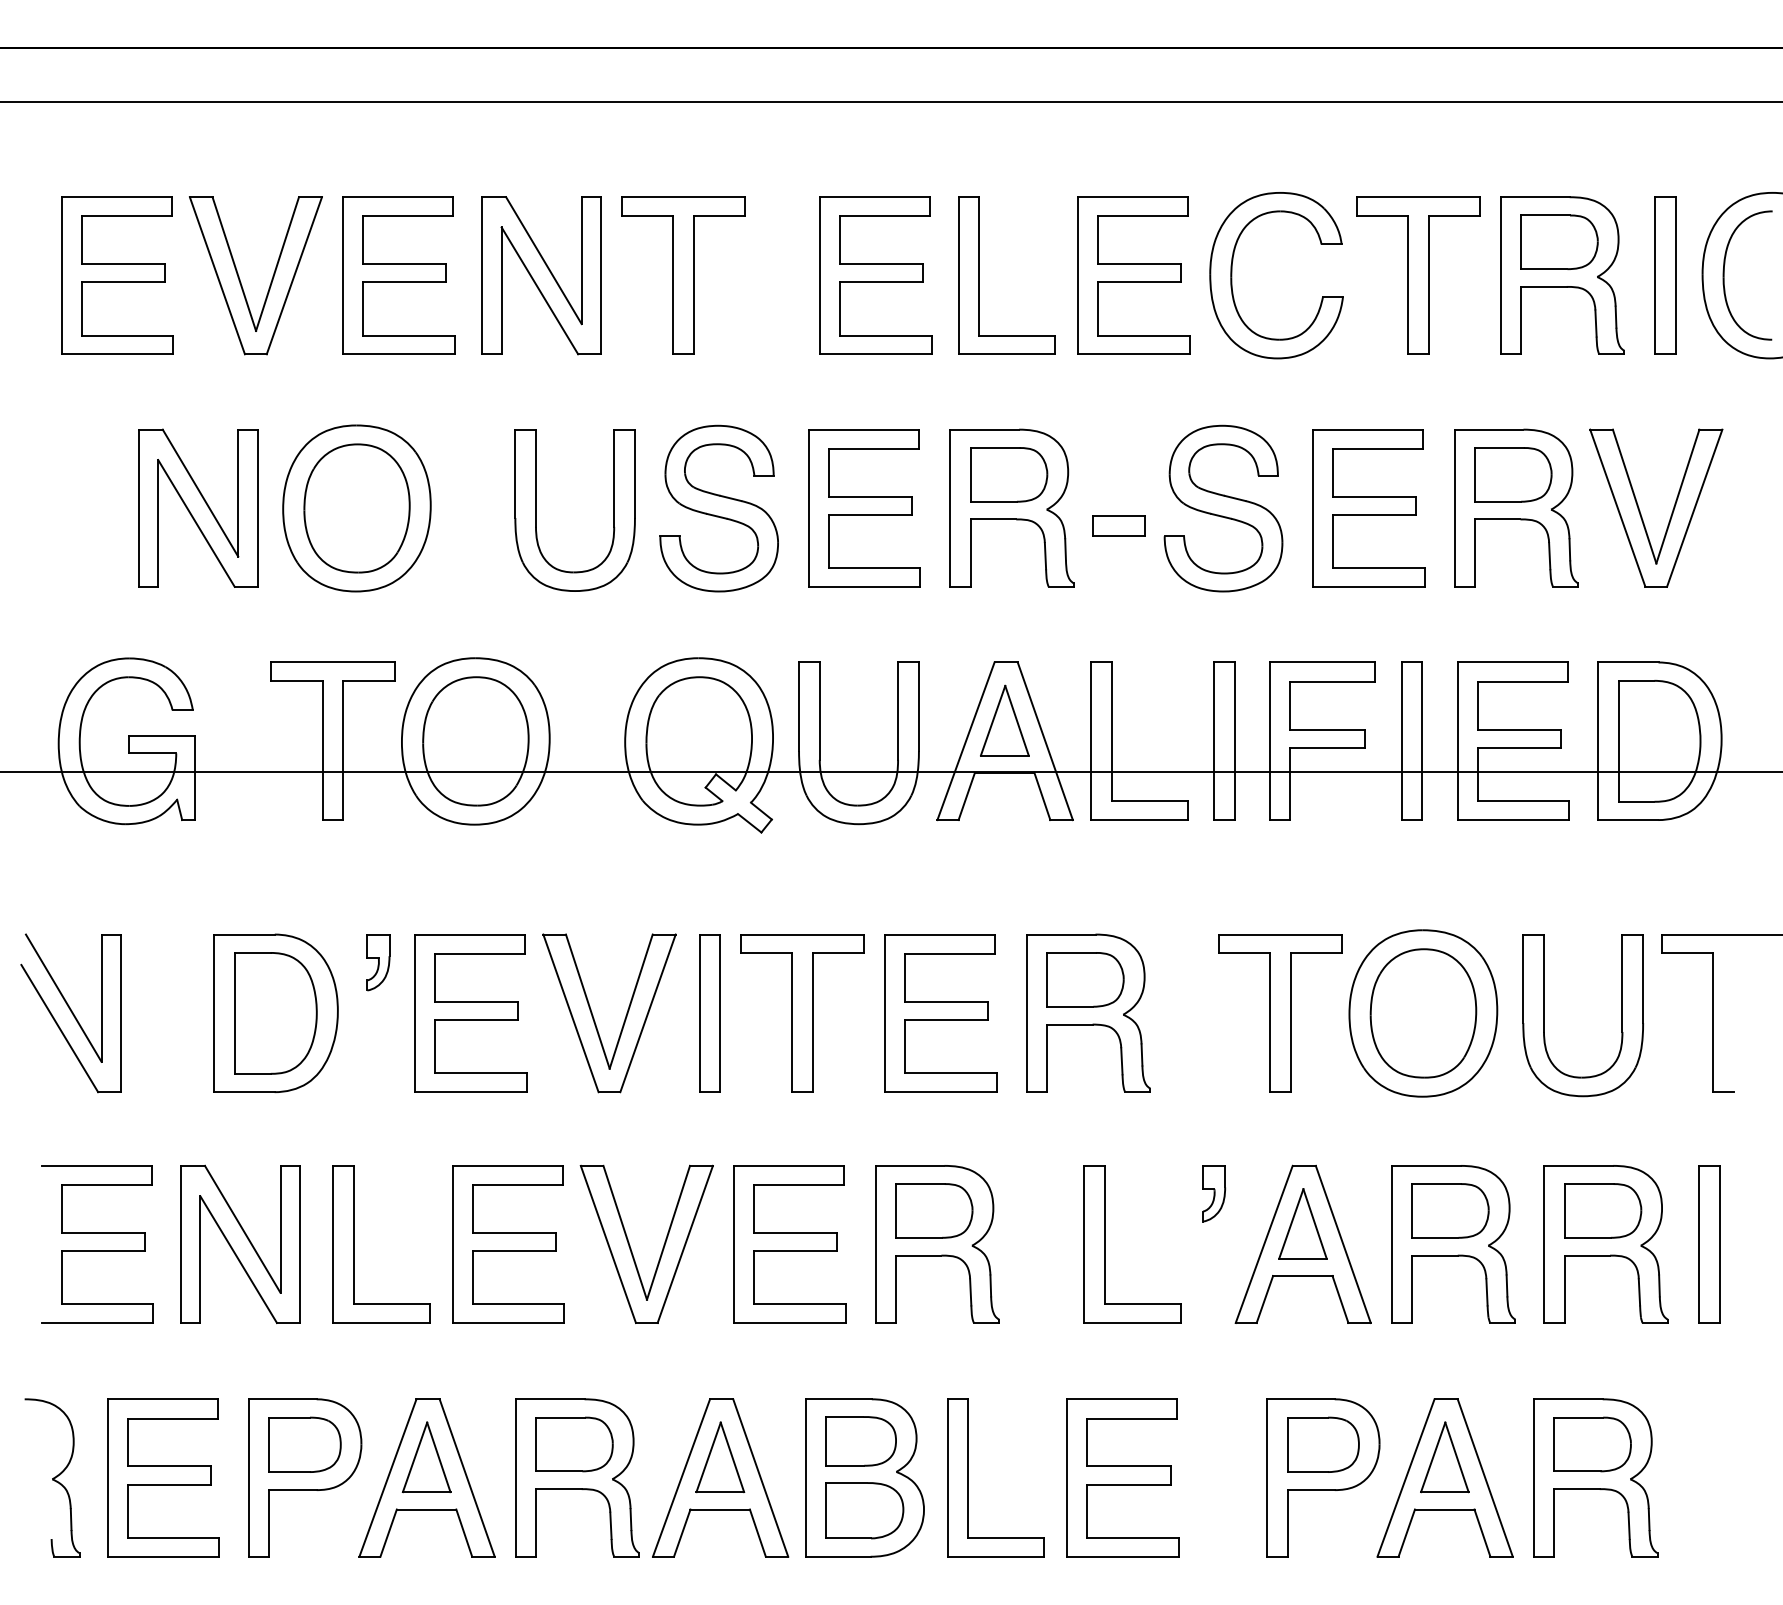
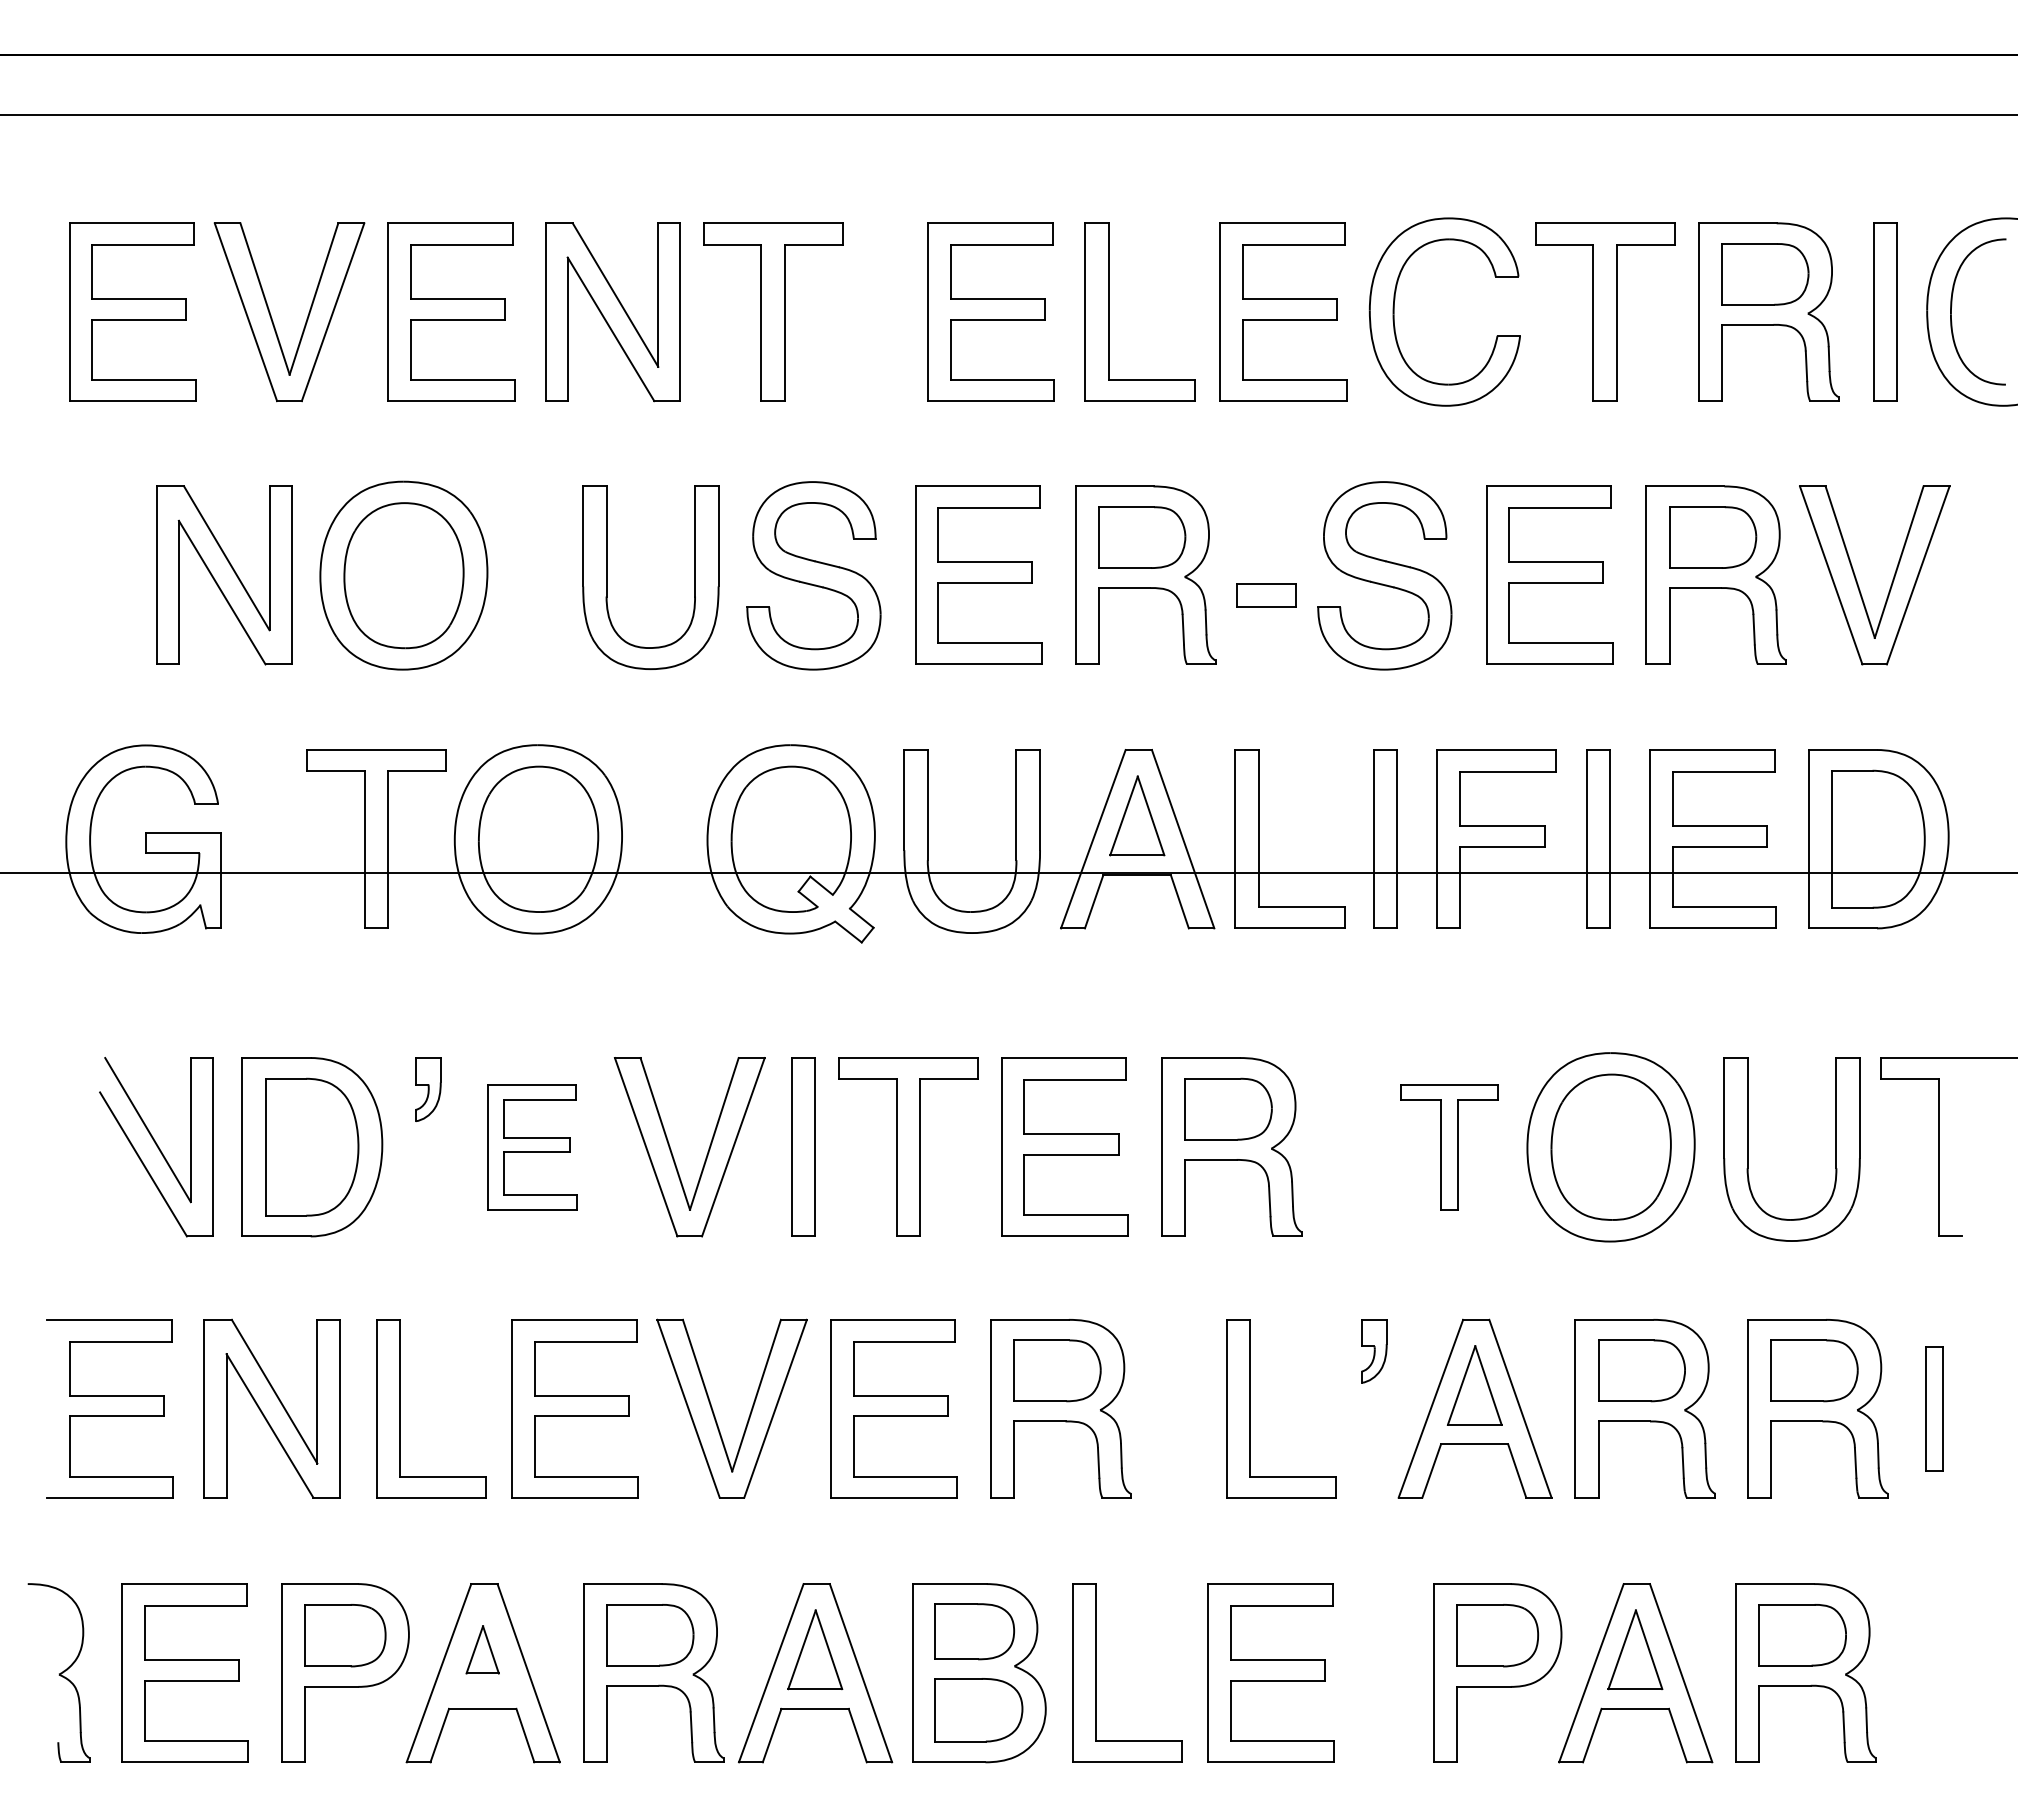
part: (470, 1012) -> (532, 1146), size x0.7
part: (1280, 1012) -> (1449, 1146), size x0.7
part: (71, 1013) -> (156, 1147), moved
part: (1709, 1244) -> (1934, 1408), size x0.7
part: (426, 1457) -> (482, 1649), size x0.6

